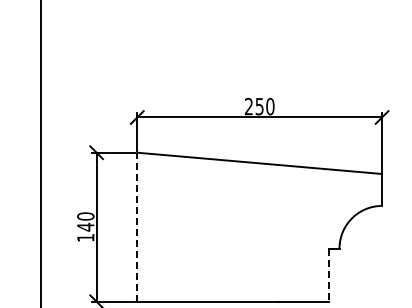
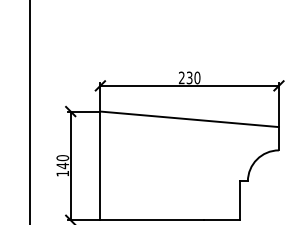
text: (259, 105) -> (189, 77), 250 -> 230
line: (137, 226) -> (100, 165), dashed -> solid
line: (328, 275) -> (239, 201), dashed -> solid

